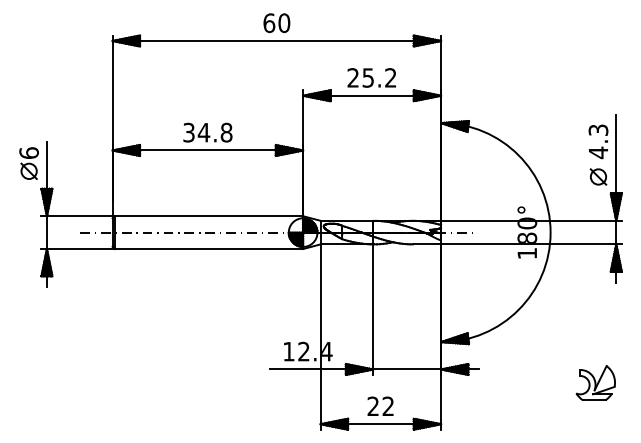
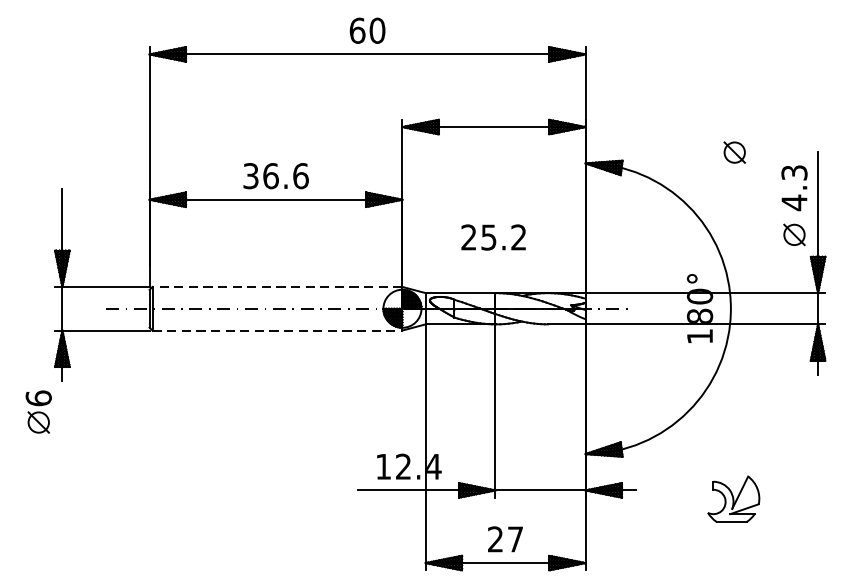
text: (371, 77) -> (493, 236), moved
part: (553, 114) -> (734, 151), added
text: (214, 132) -> (284, 175), 34.8 -> 36.6
part: (28, 163) -> (37, 412), moved
line: (208, 216) -> (276, 287), solid -> dashed
line: (209, 249) -> (278, 331), solid -> dashed
part: (595, 382) -> (733, 498), moved
text: (387, 405) -> (514, 538), 22 -> 27

